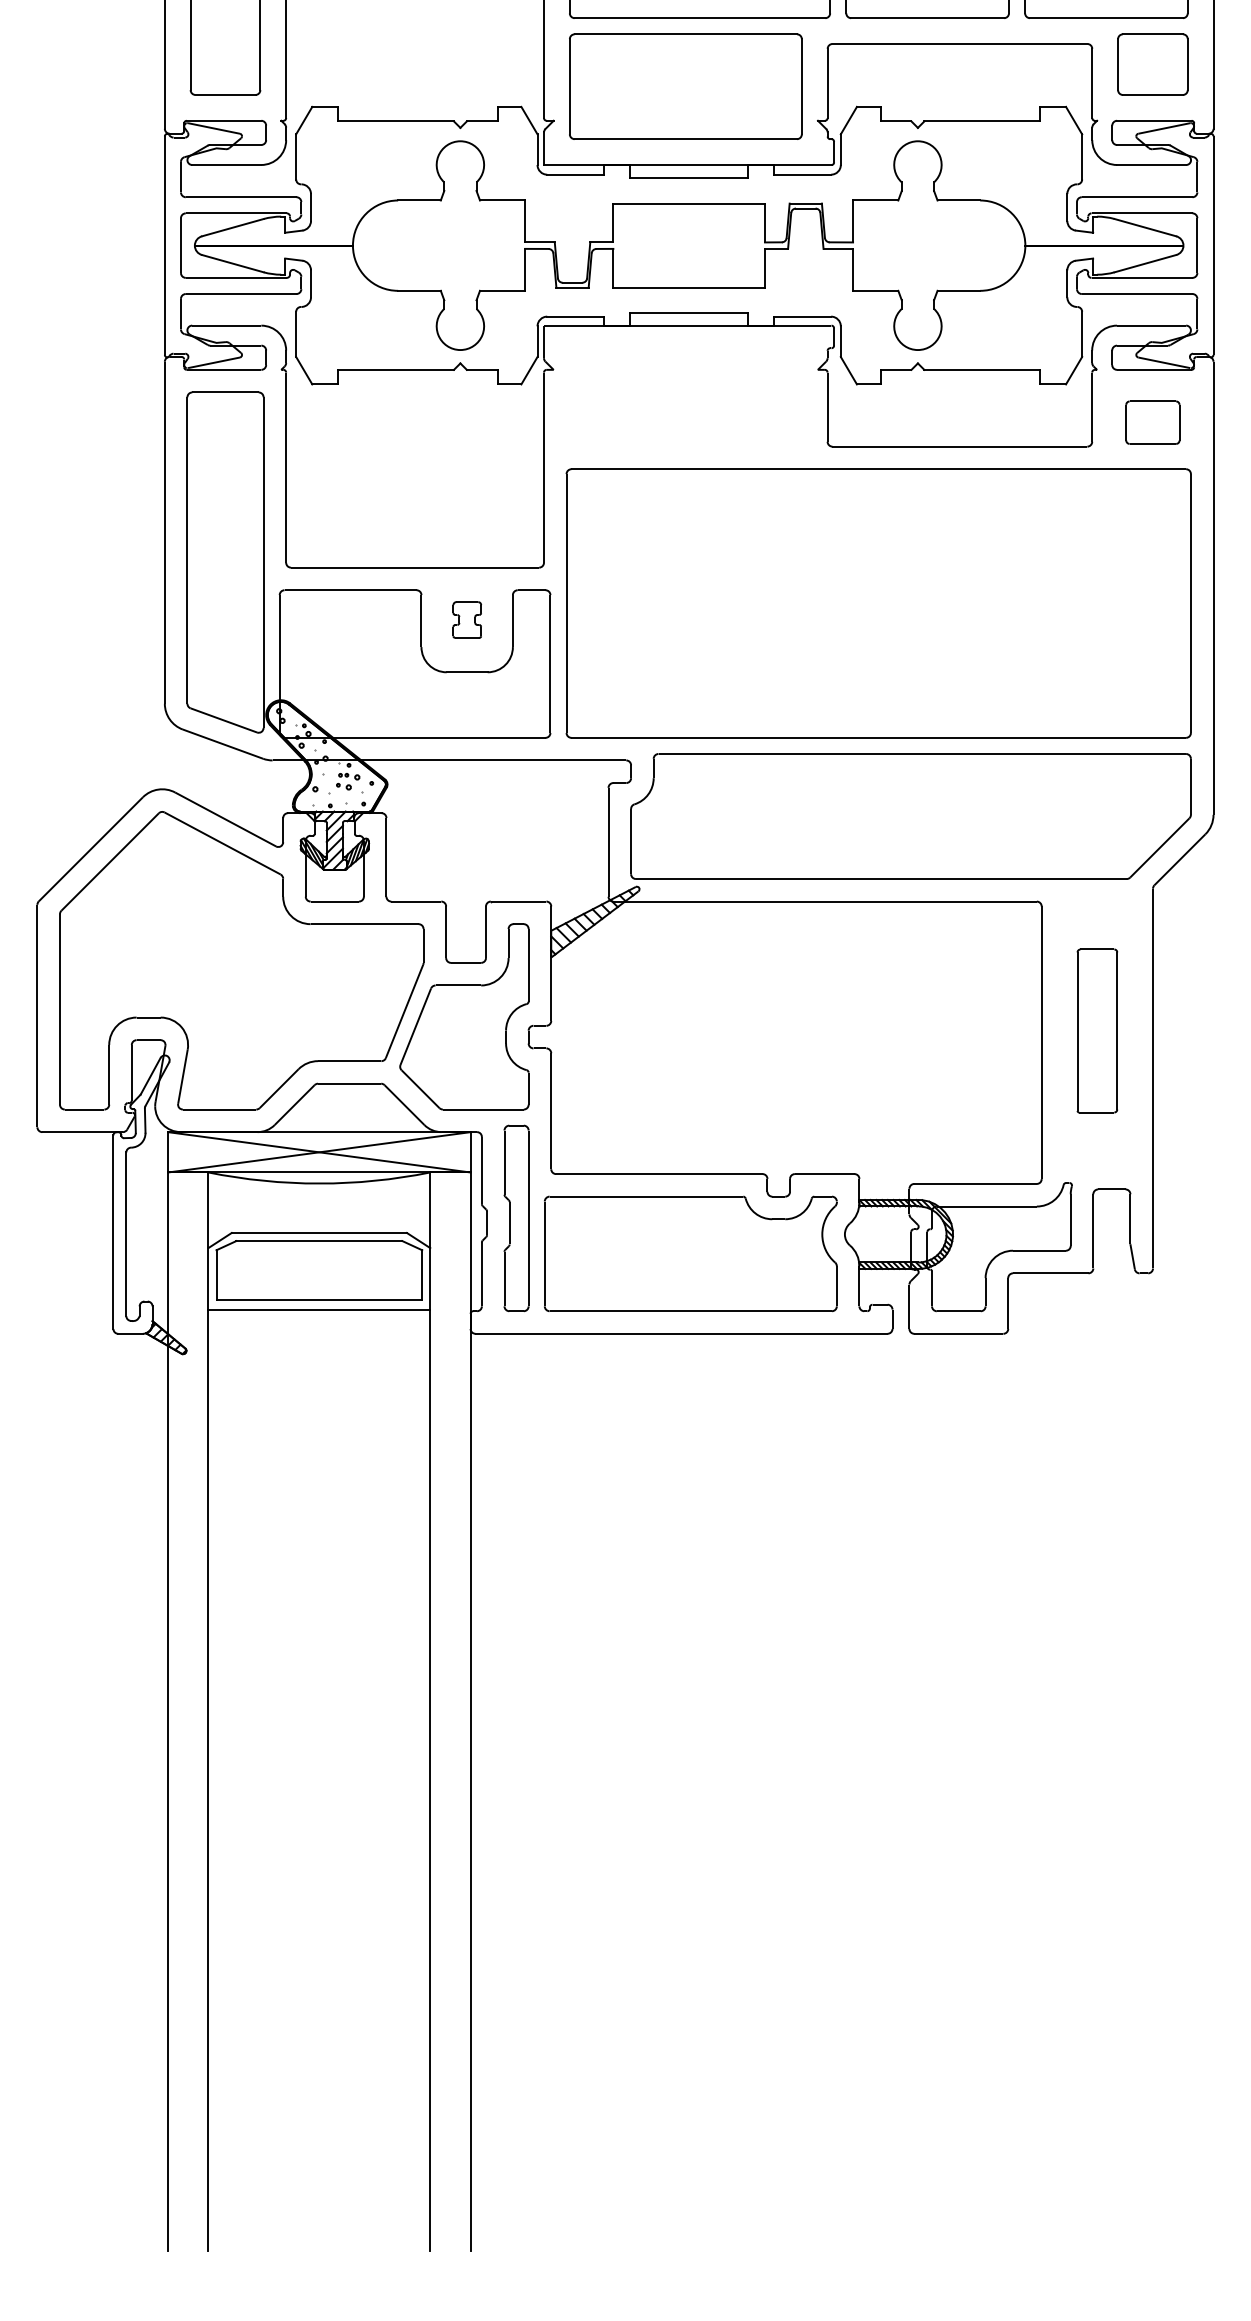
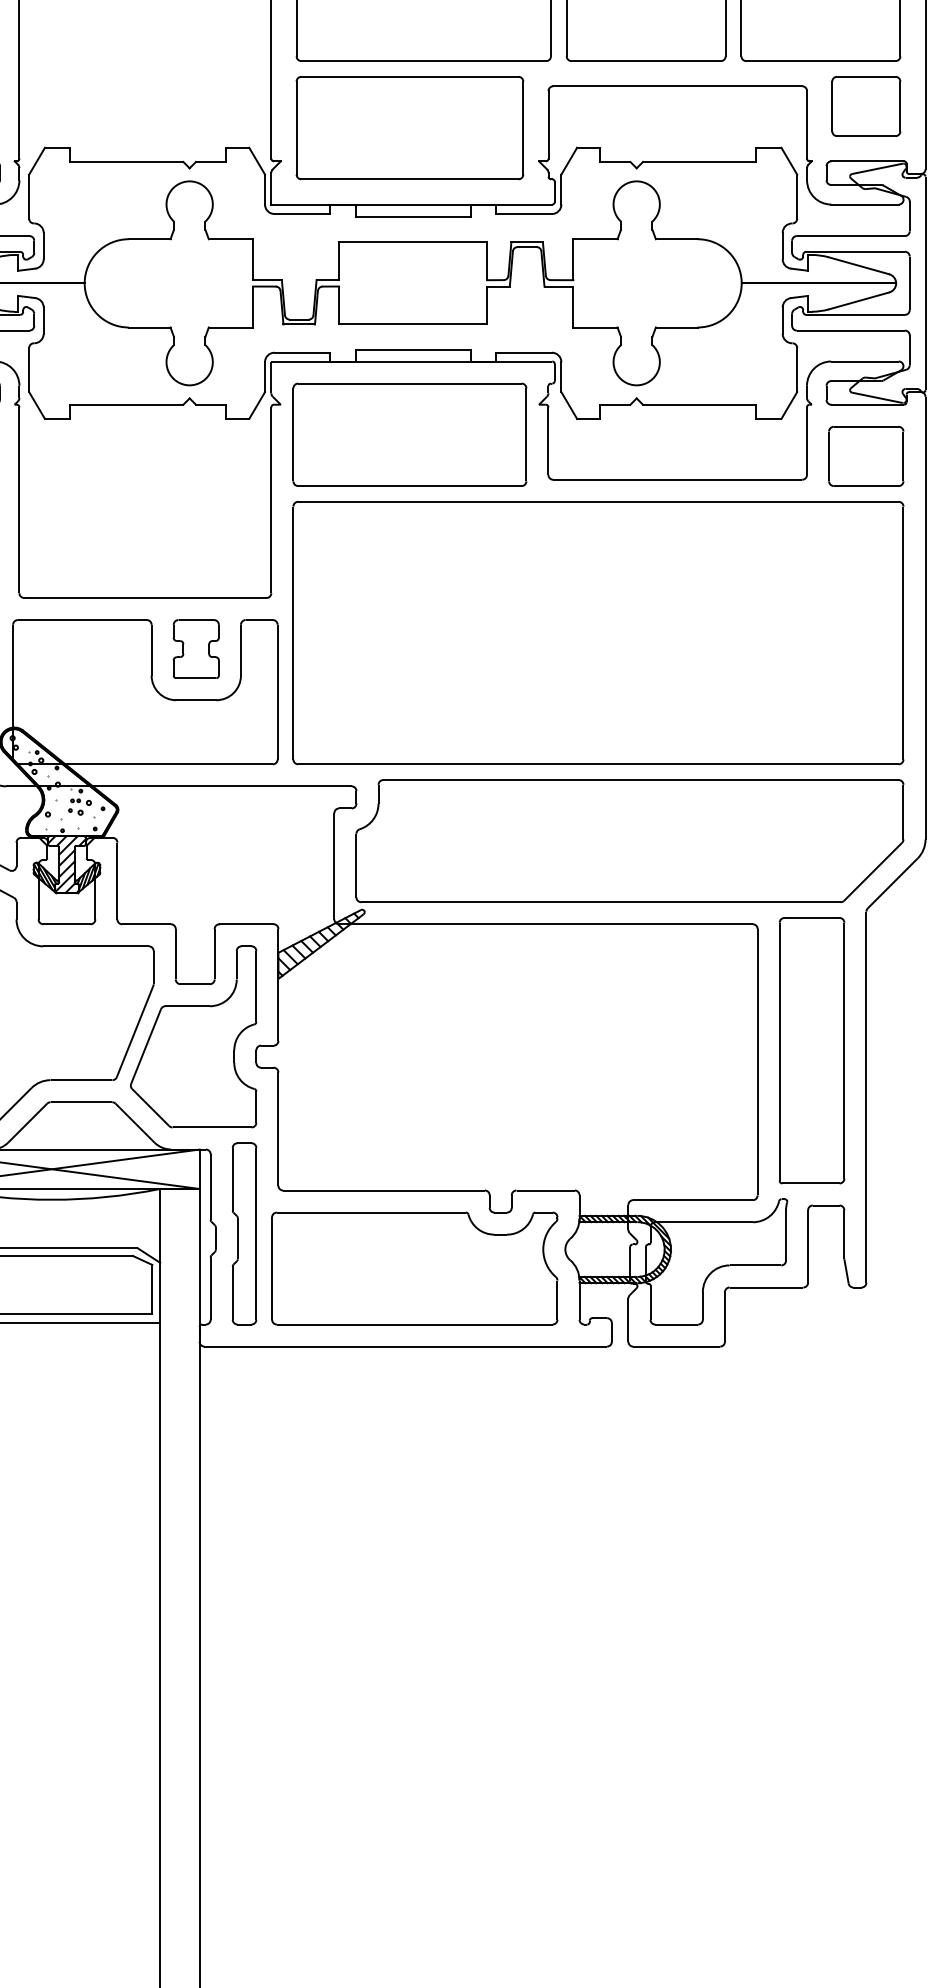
part: (685, 400) -> (409, 434), added
part: (1152, 422) -> (865, 456), size x1.43
part: (467, 619) -> (196, 648), size x1.67
part: (1097, 1030) -> (812, 1050), size x1.67

